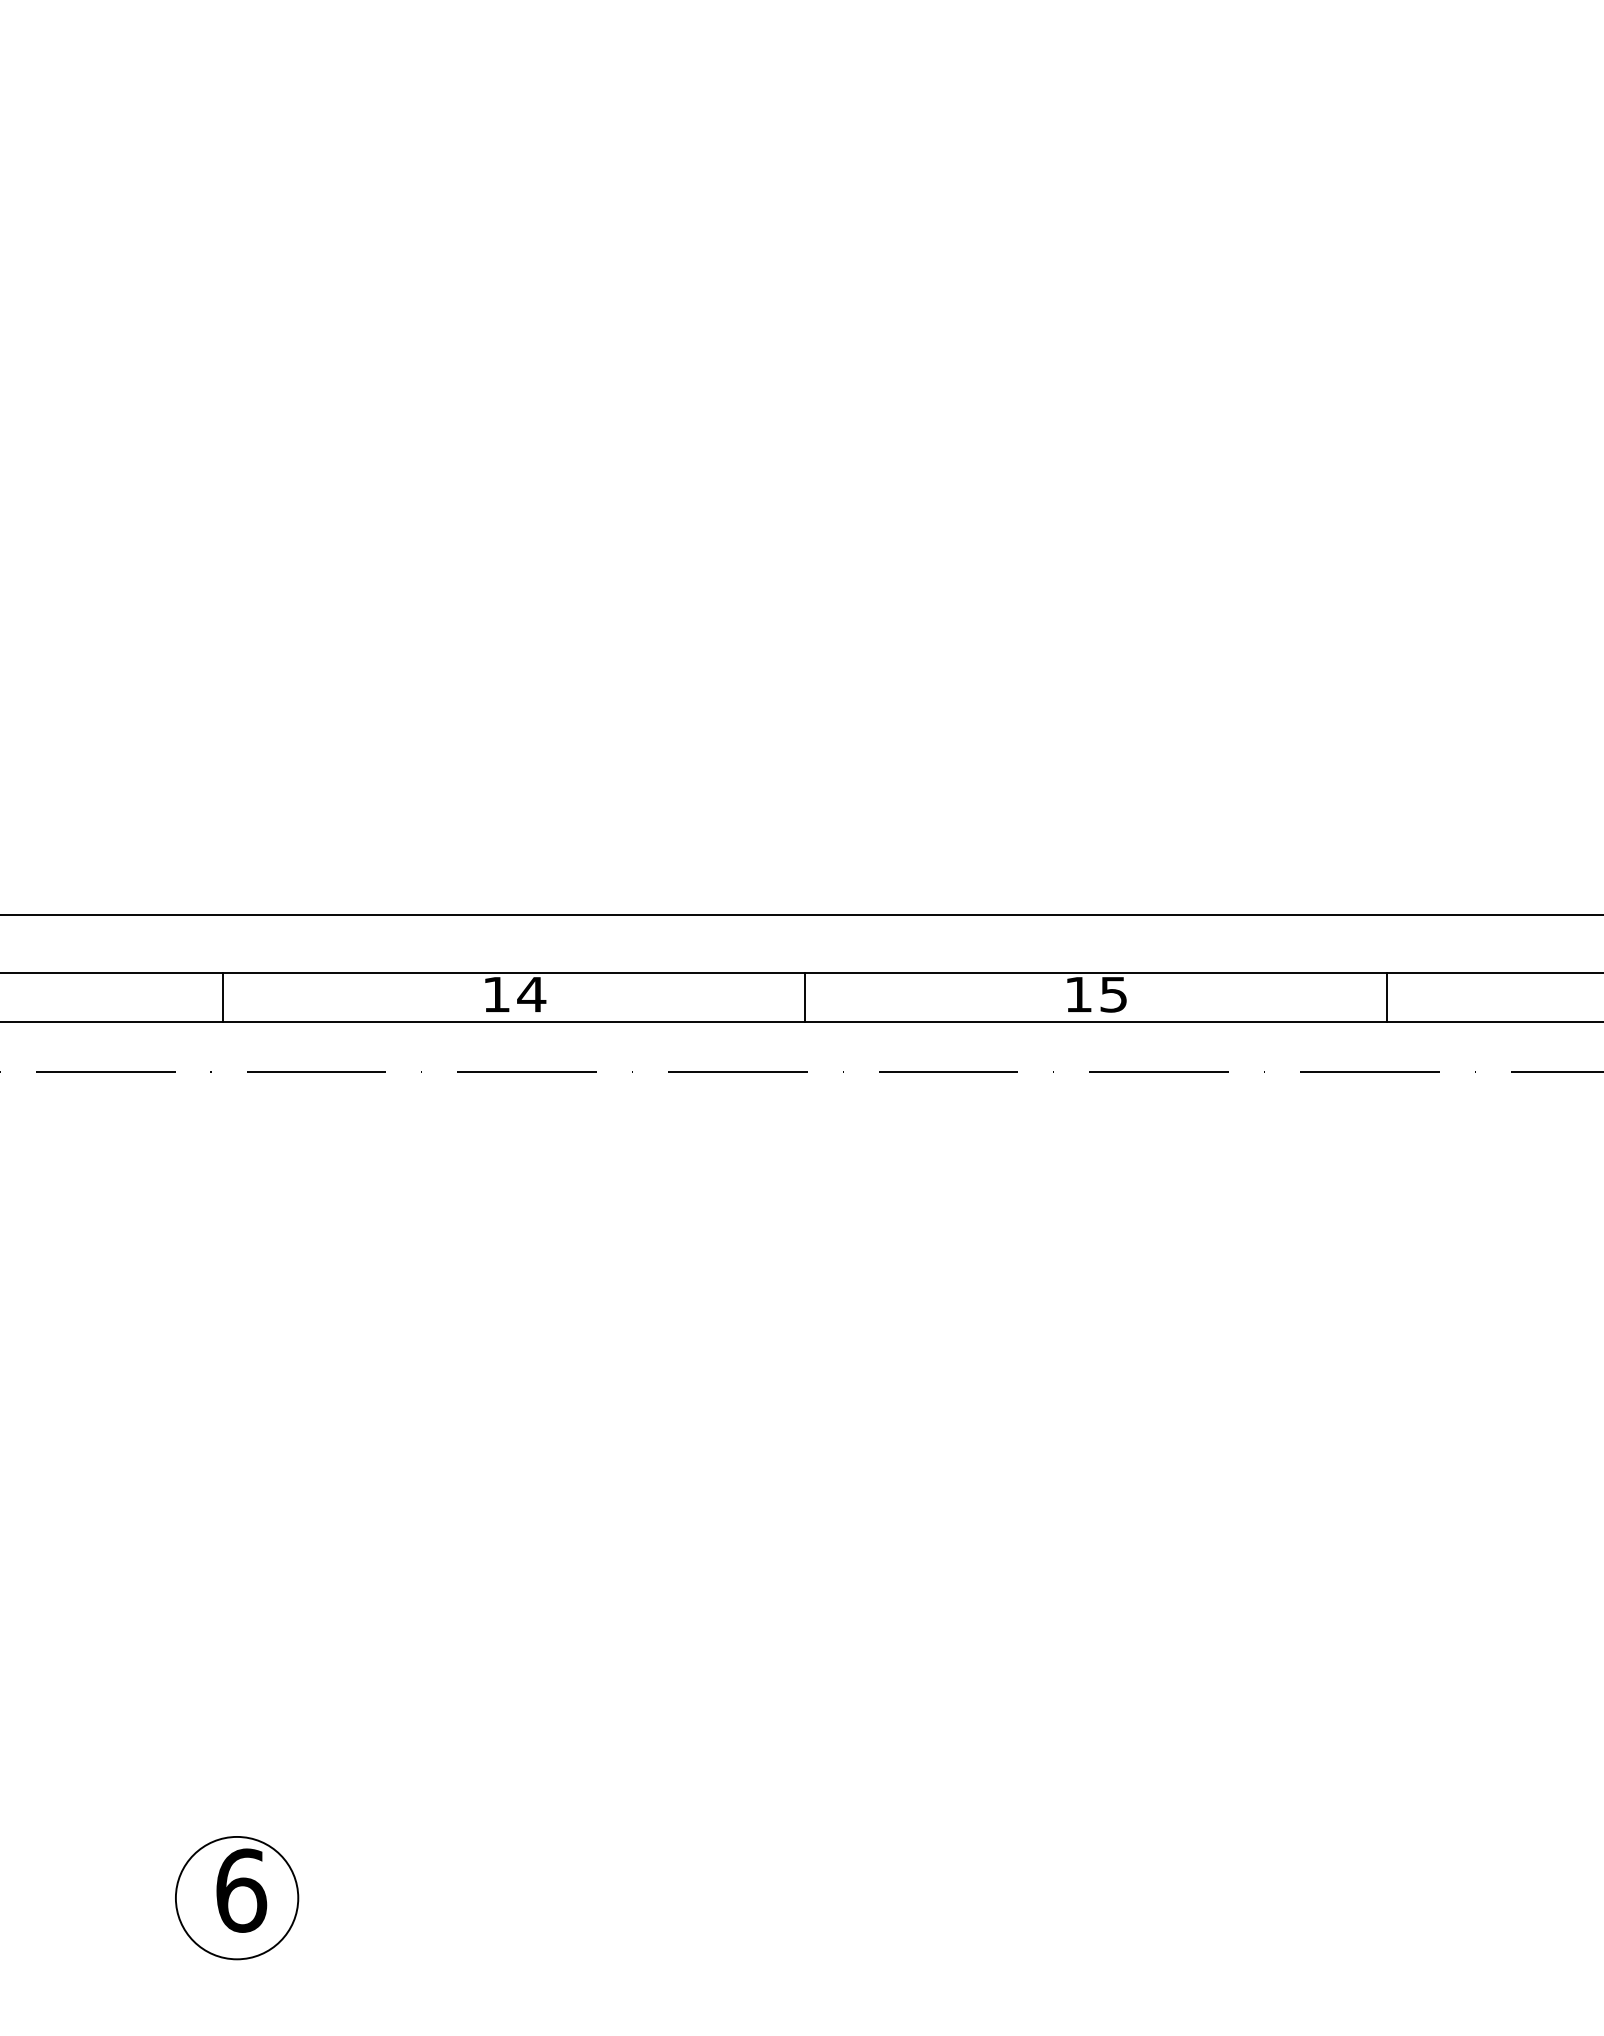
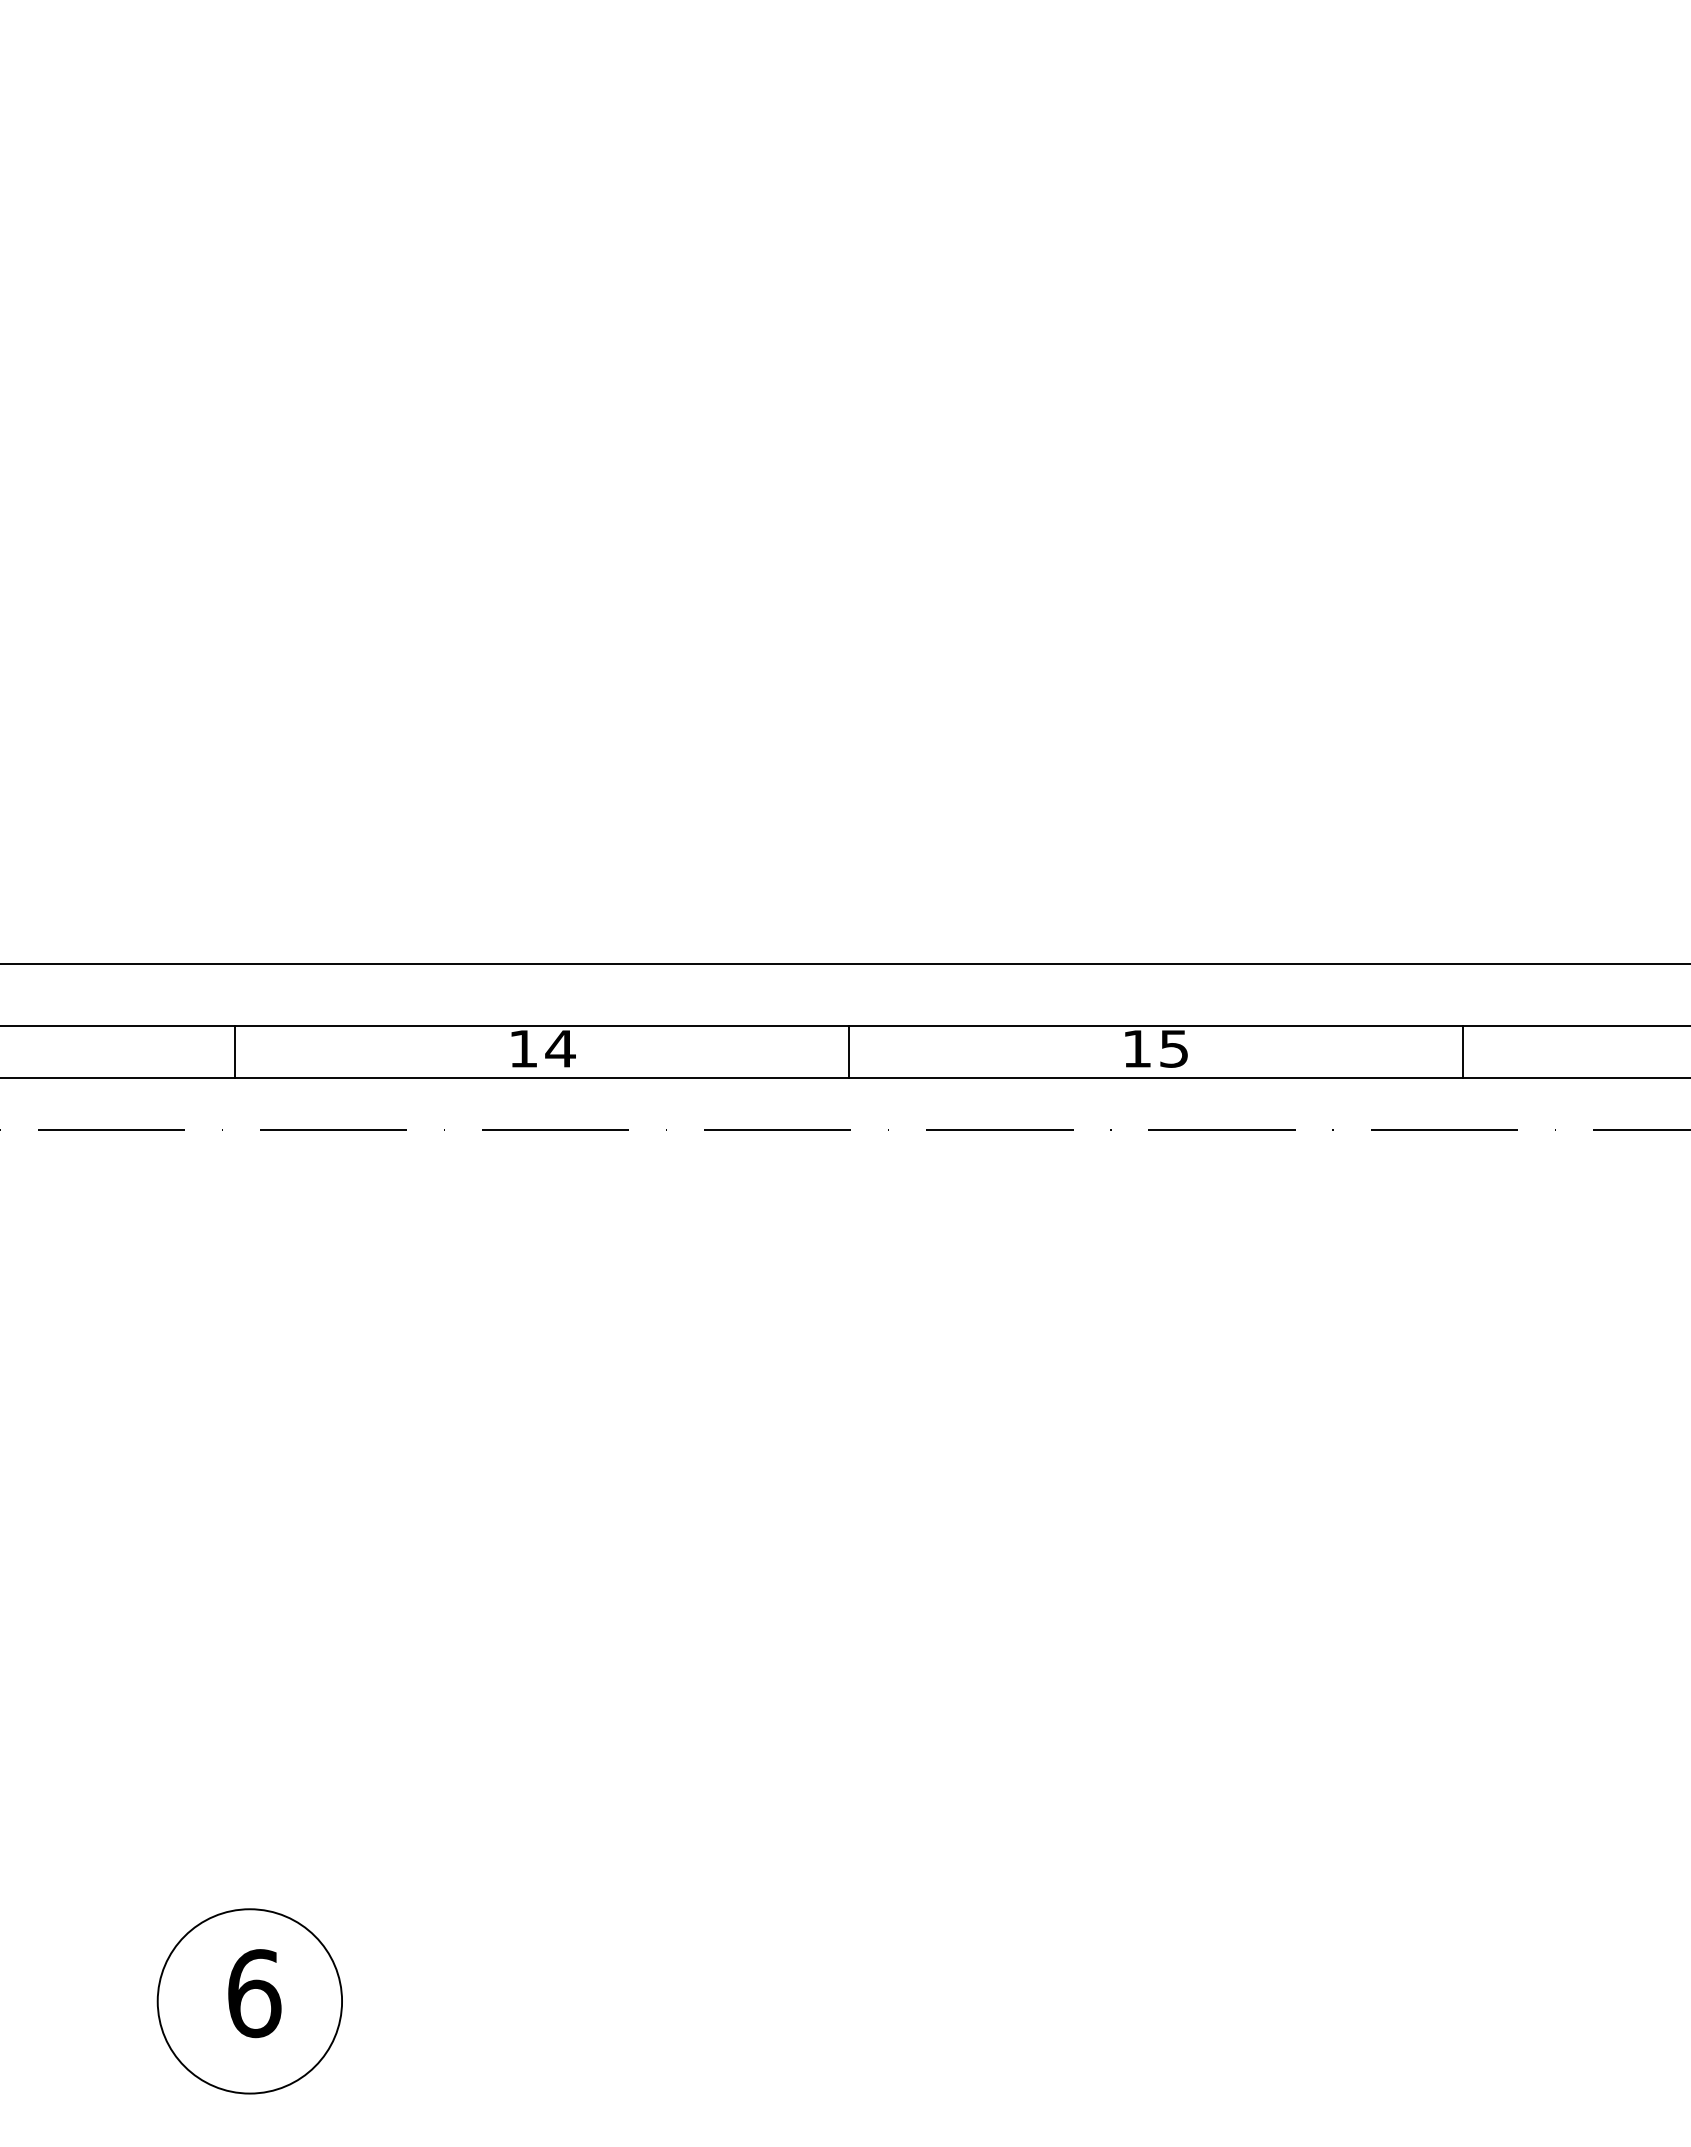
circle: (236, 1898) -> (249, 2001), size x1.43

